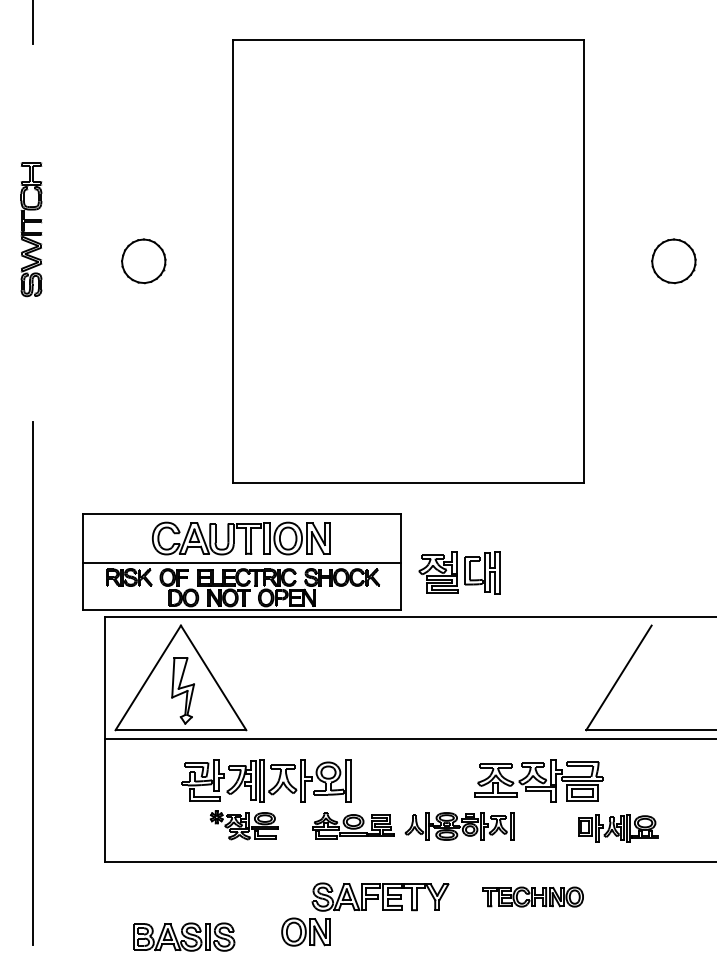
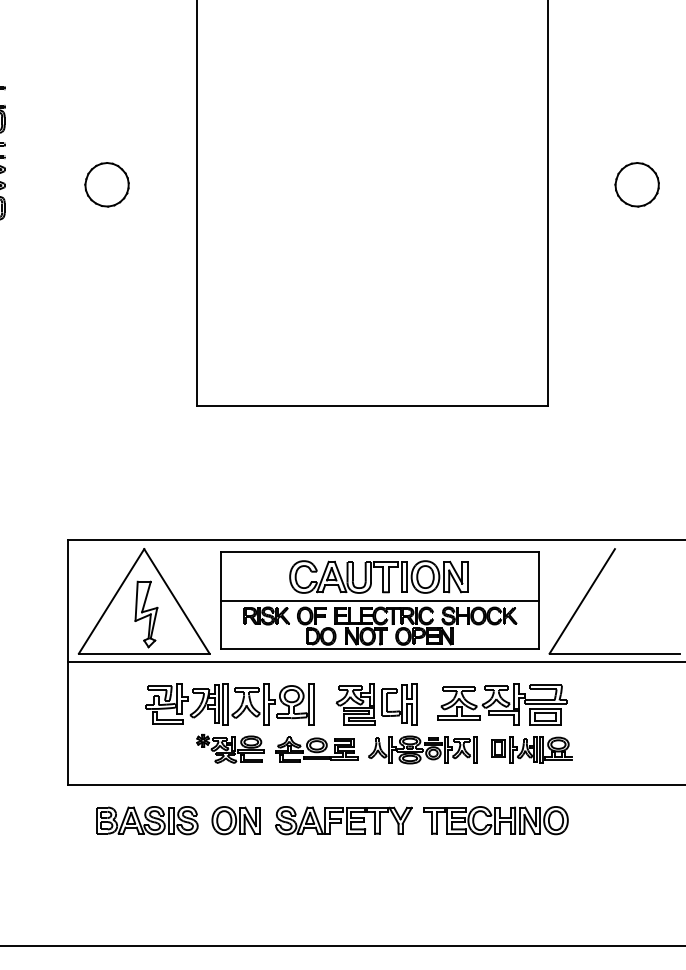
part: (241, 561) -> (378, 599), moved
part: (459, 572) -> (376, 703), moved
part: (243, 825) -> (229, 748), moved
part: (618, 828) -> (531, 749), moved
part: (532, 896) -> (495, 819), size x1.43
part: (305, 931) -> (235, 819), moved
part: (184, 936) -> (147, 819), moved

